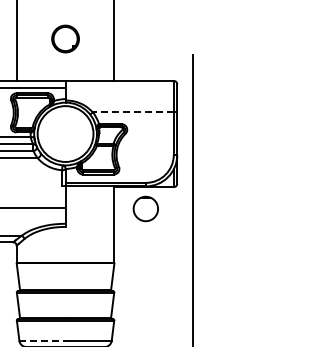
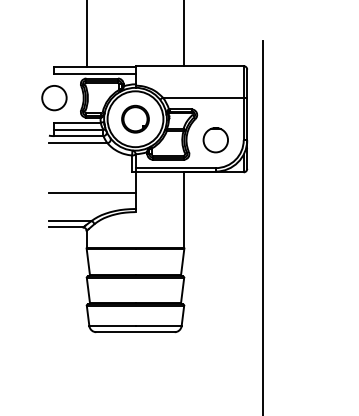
part: (65, 38) -> (135, 118), moved
line: (132, 112) -> (202, 97), dashed -> solid
circle: (145, 209) -> (215, 140), moved
line: (42, 341) -> (112, 326), dashed -> solid

